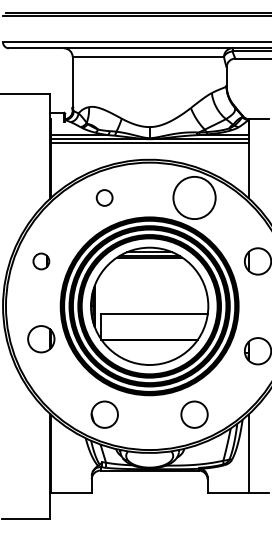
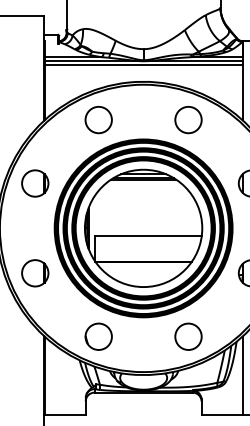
circle: (104, 197) -> (98, 119), size x1.67
circle: (194, 197) -> (188, 119), size x0.62
part: (41, 261) -> (35, 183), size x1.67
part: (41, 339) -> (35, 273), moved

